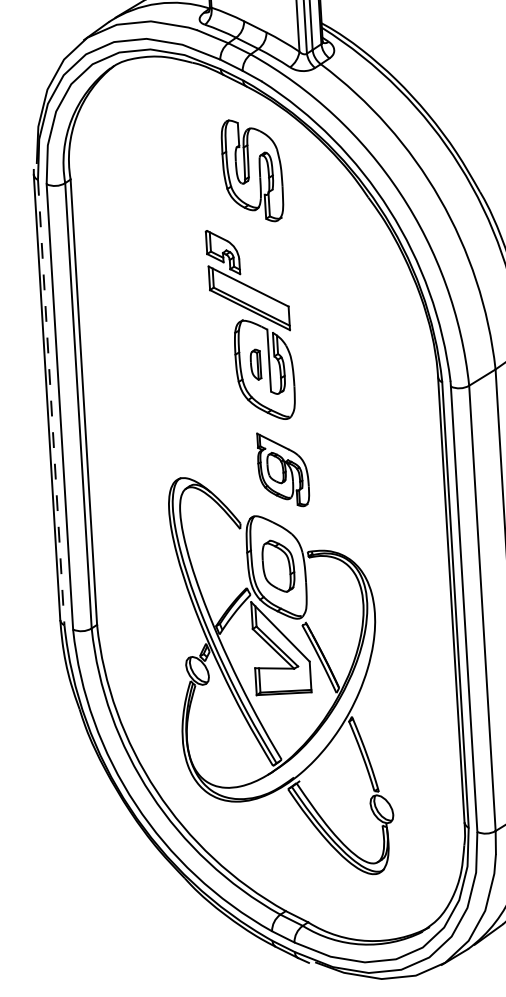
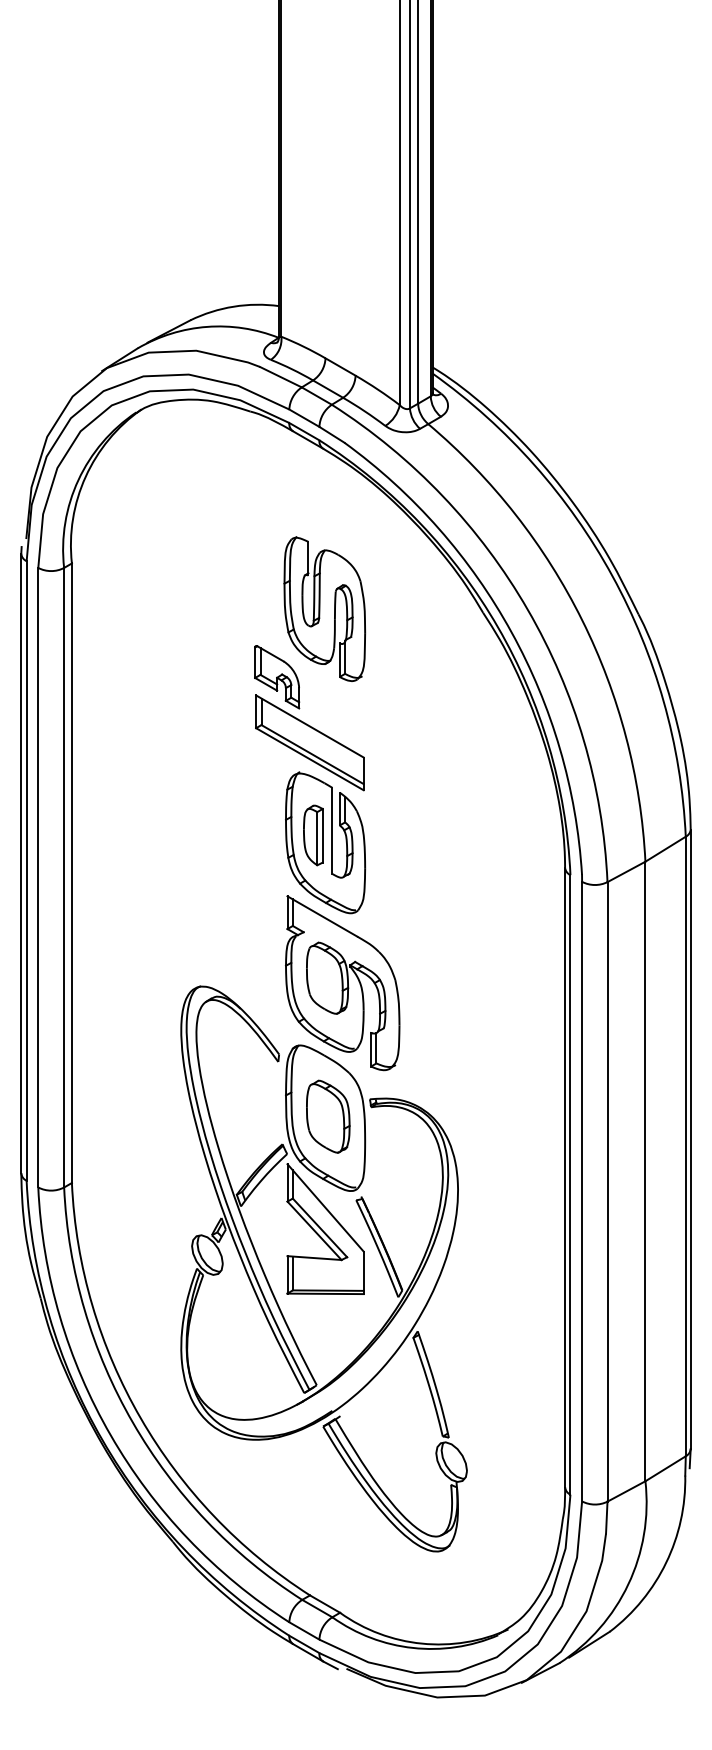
part: (252, 170) -> (324, 608), moved
part: (255, 364) -> (313, 835), size x1.43
line: (51, 402) -> (26, 870), dashed -> solid
part: (283, 469) -> (342, 983), size x1.67

